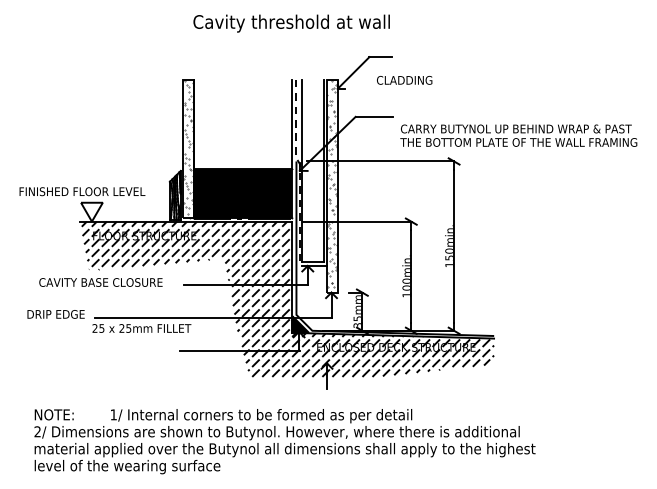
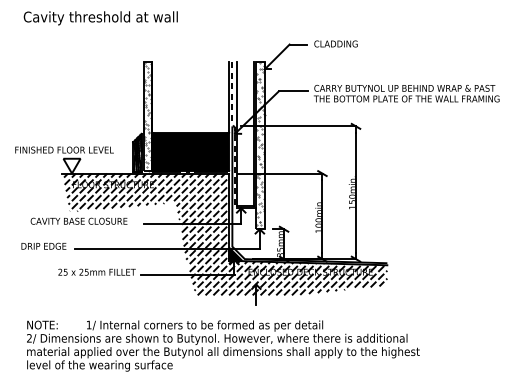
text: (291, 23) -> (100, 18), moved
text: (404, 80) -> (335, 44), moved
text: (518, 135) -> (406, 93), moved
text: (141, 328) -> (96, 272), moved

